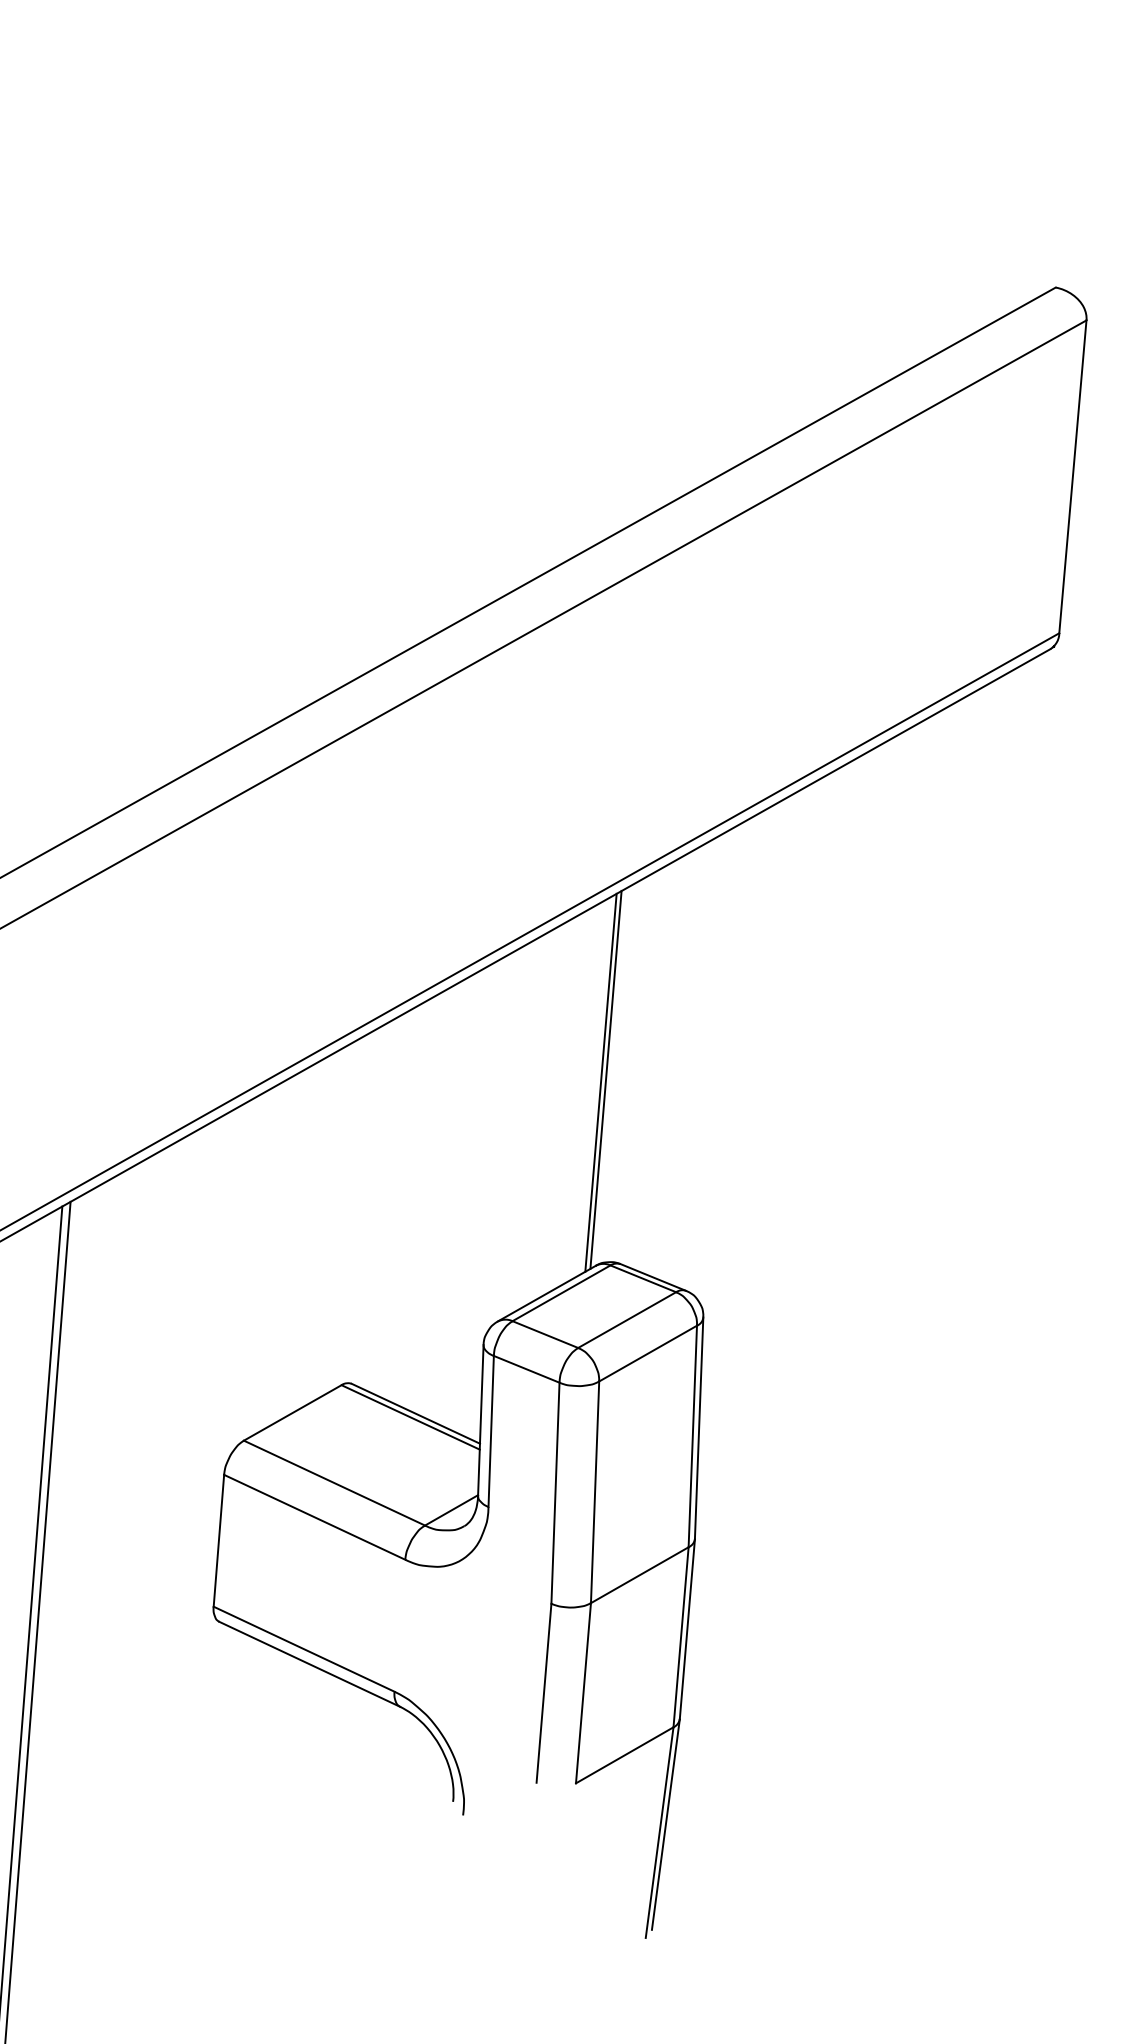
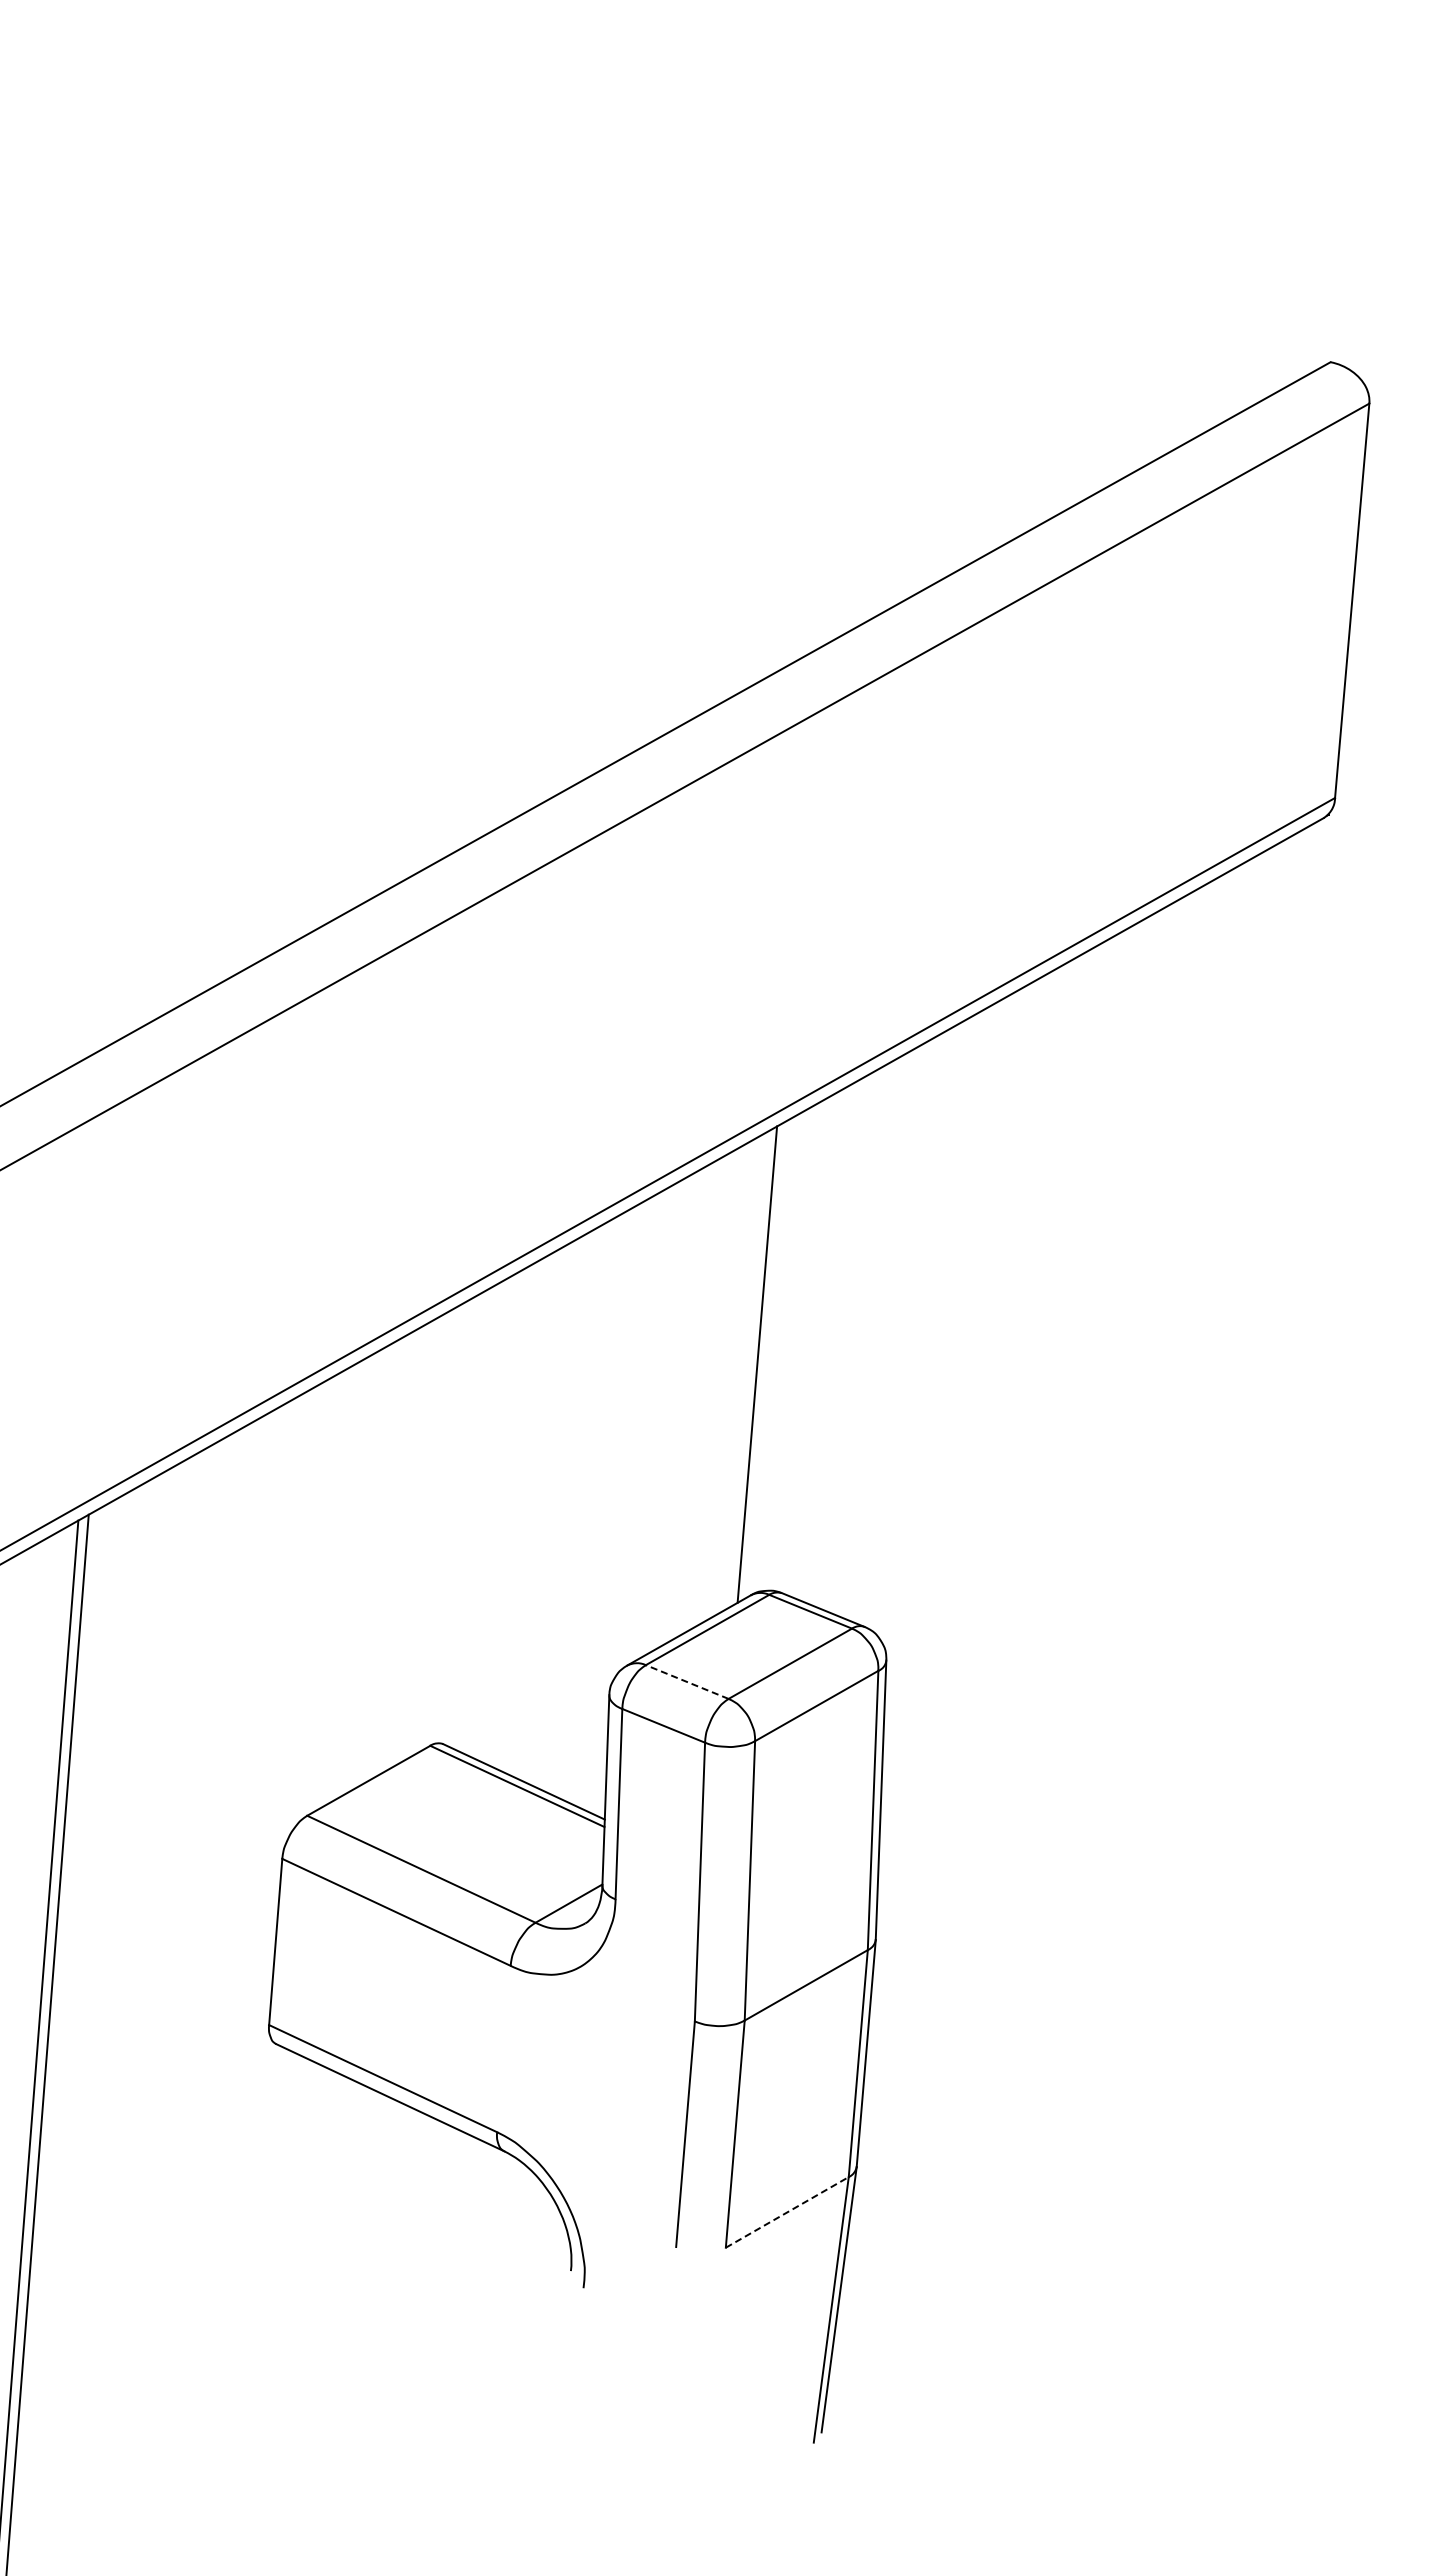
line: (605, 1079) -> (763, 1360), removed
line: (545, 1334) -> (687, 1682), solid -> dashed
line: (624, 1755) -> (787, 2212), solid -> dashed

